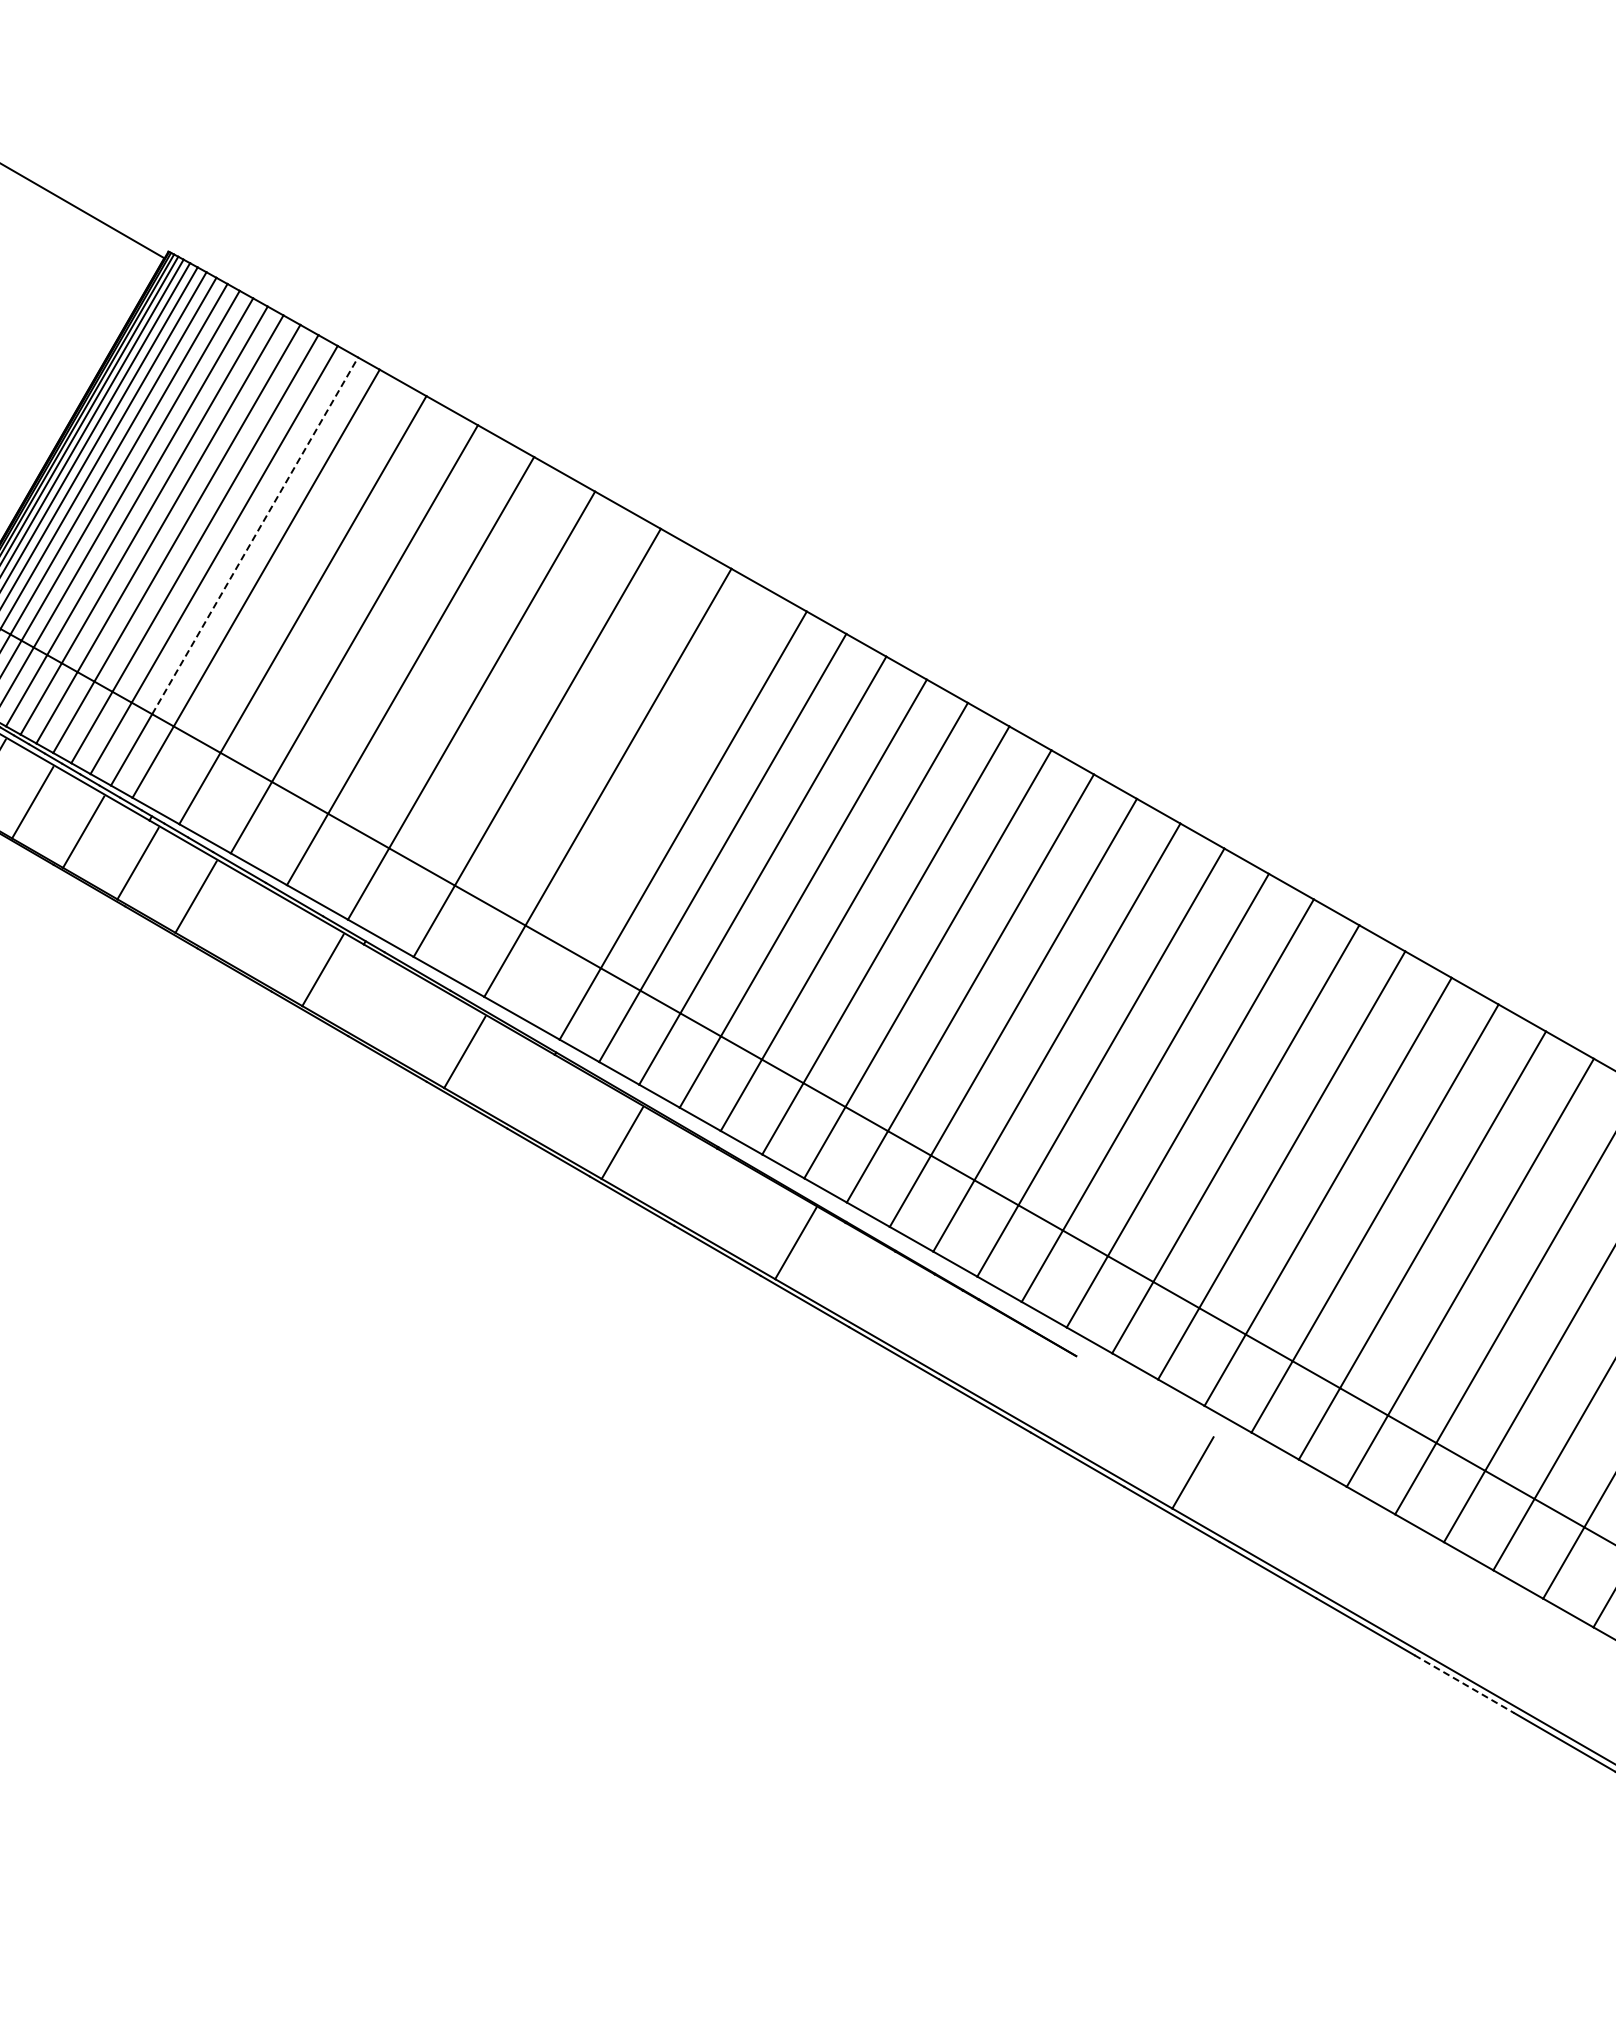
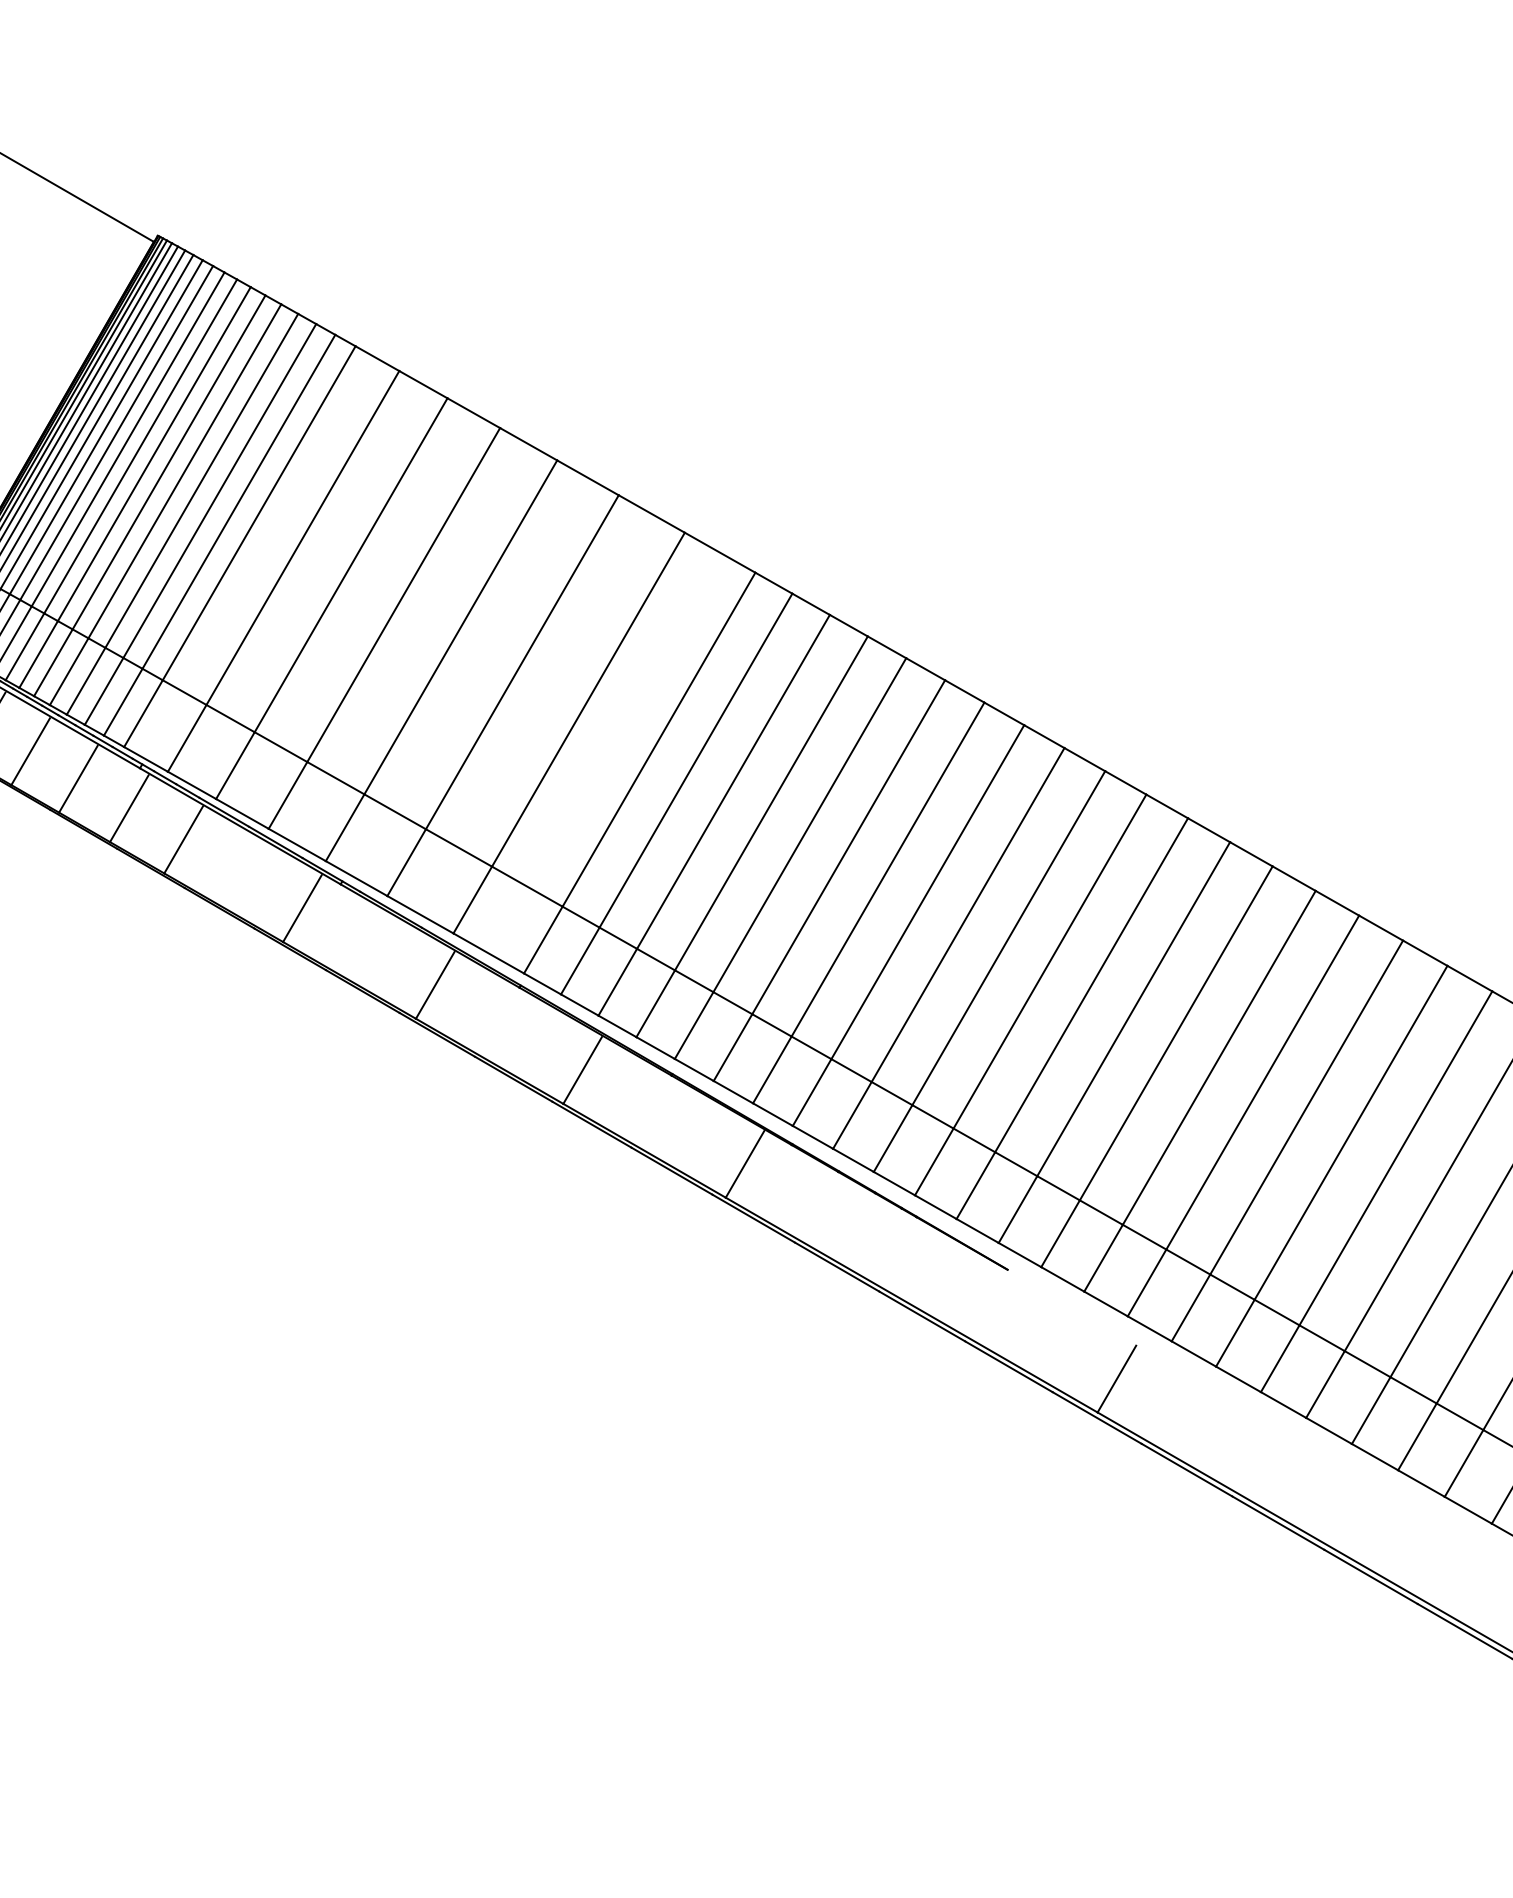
line: (255, 535) -> (239, 501), dashed -> solid
line: (1464, 1684) -> (1371, 1577), dashed -> solid

